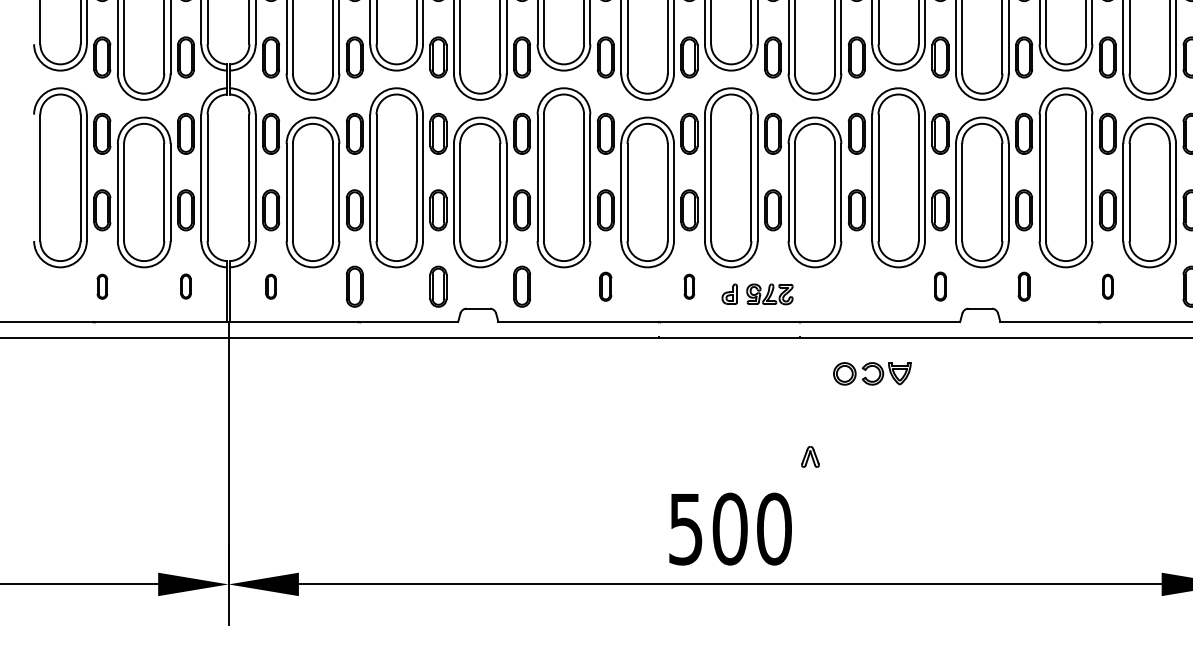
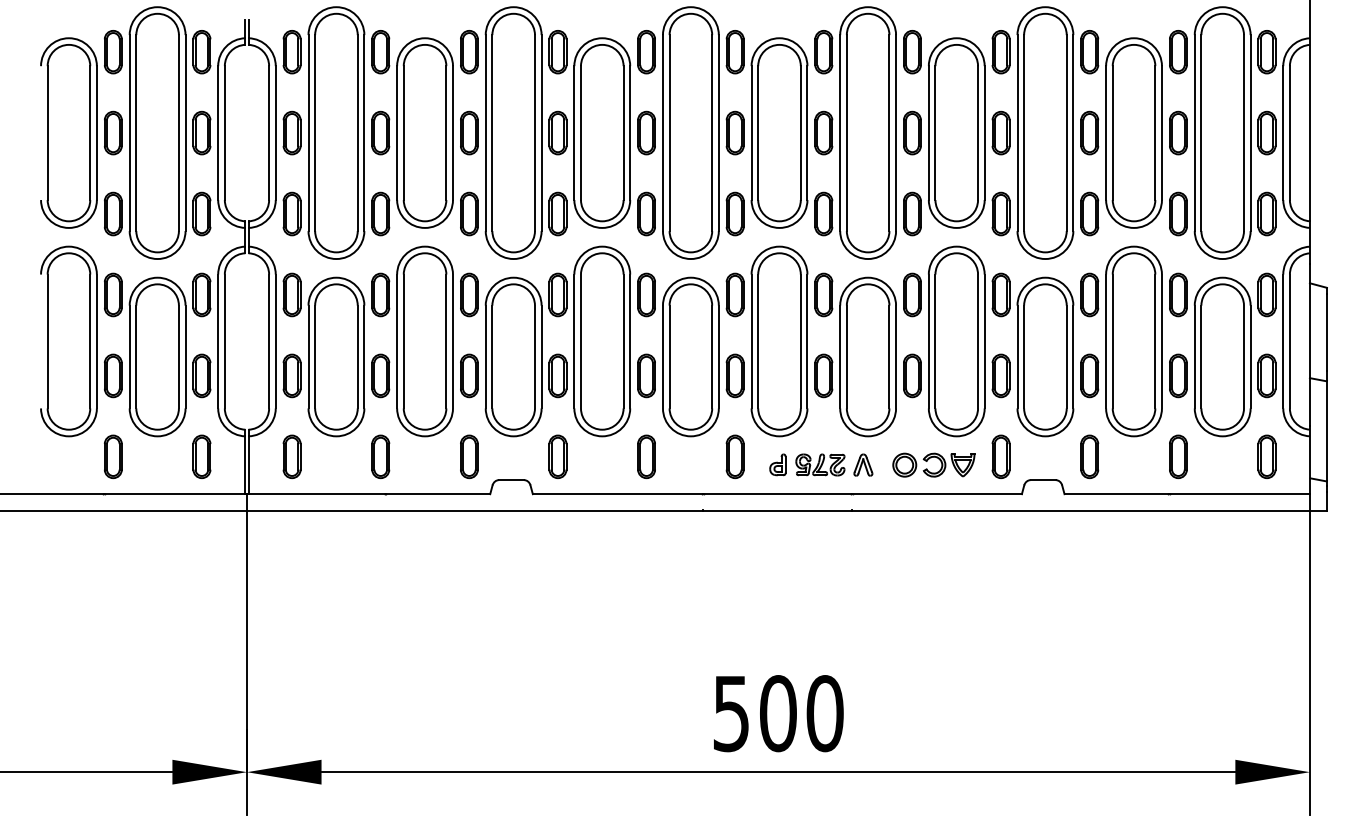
part: (102, 286) -> (113, 456), size x1.67
part: (185, 286) -> (201, 456), size x1.67
part: (270, 286) -> (291, 456), size x1.67
part: (605, 286) -> (646, 456), size x1.43
part: (688, 286) -> (734, 456), size x1.67
part: (939, 286) -> (1000, 456), size x1.43
part: (1023, 286) -> (1089, 456), size x1.43
part: (1107, 286) -> (1178, 456), size x1.67
part: (870, 367) -> (931, 458), moved
part: (810, 456) -> (863, 464), moved

